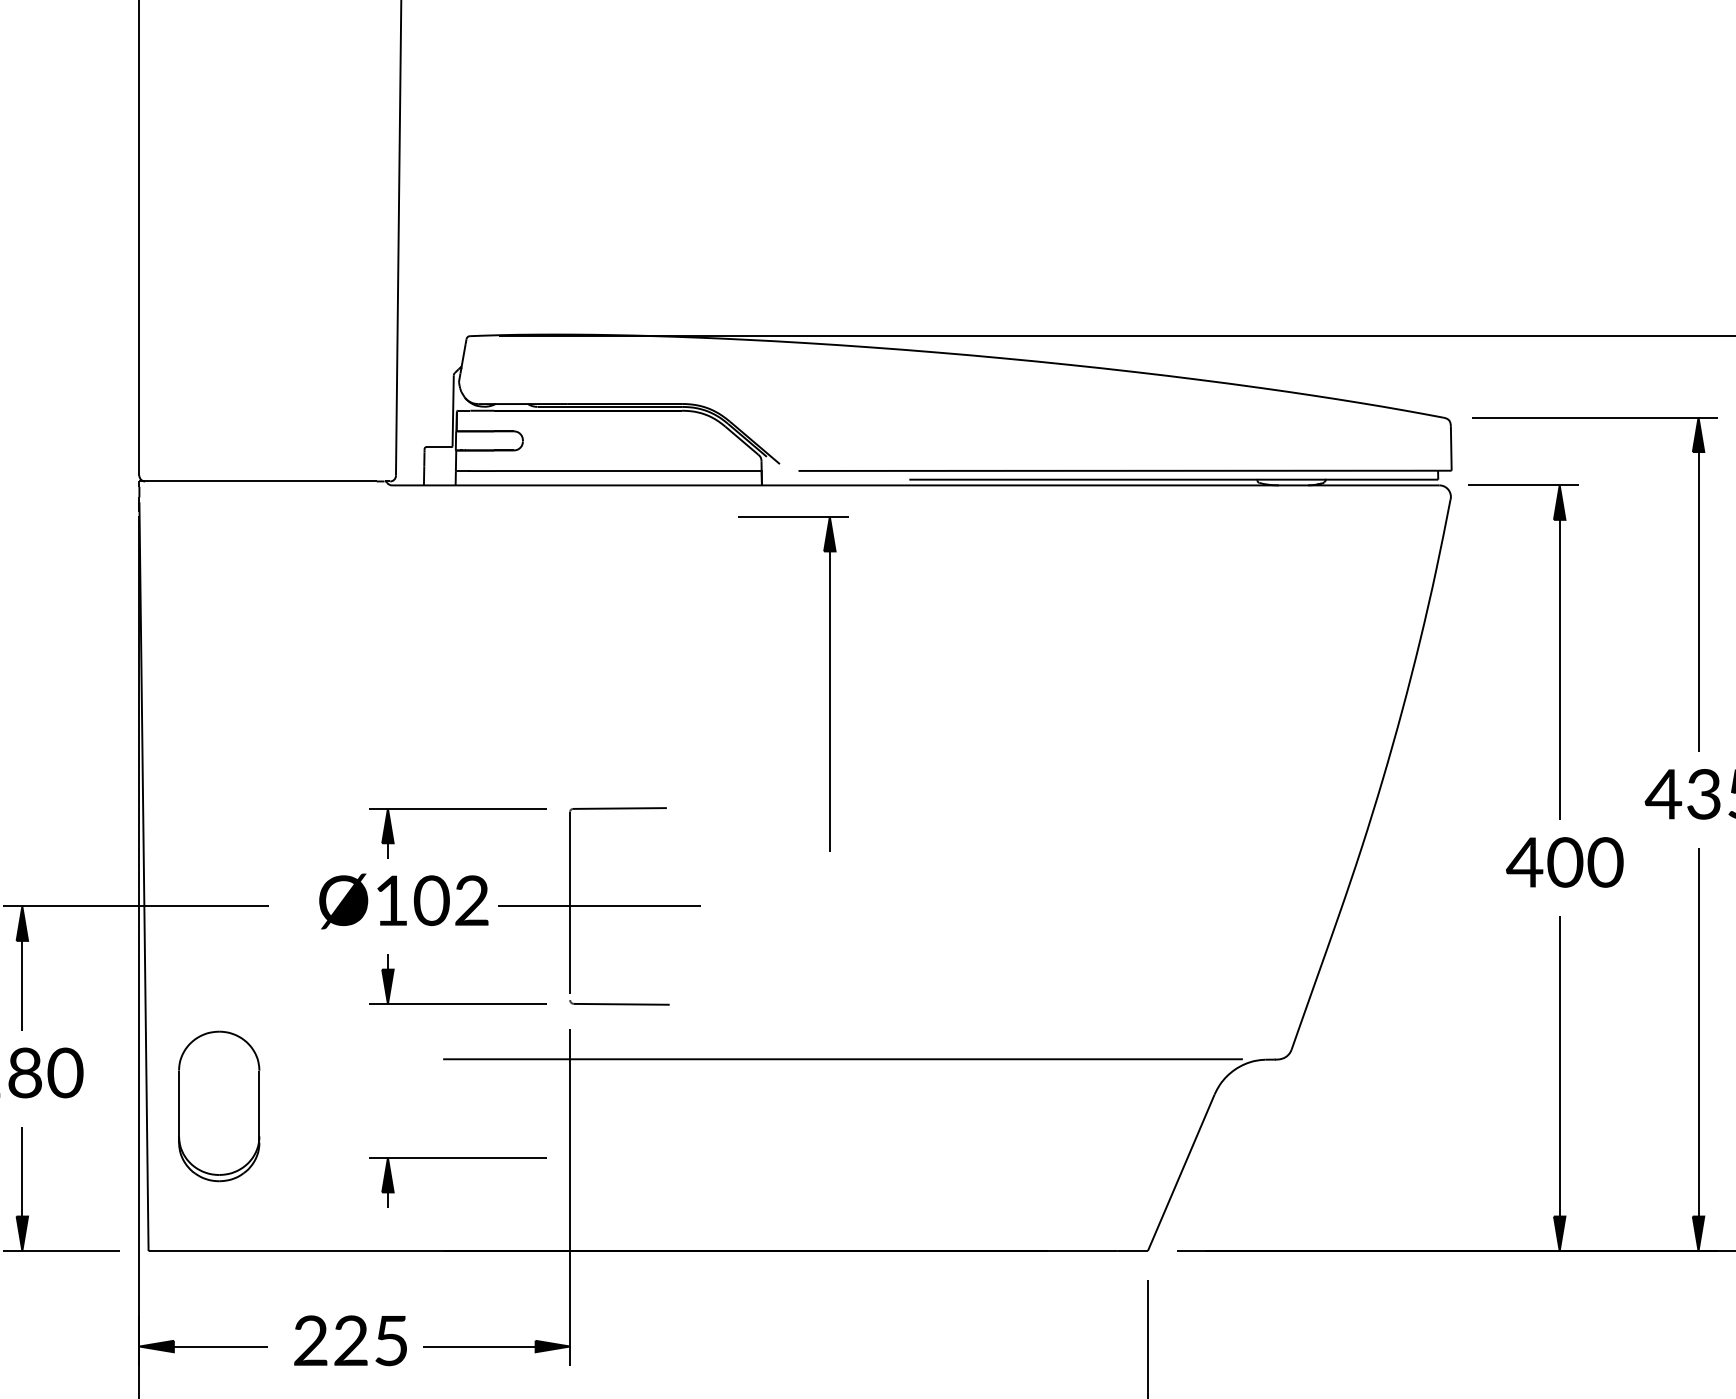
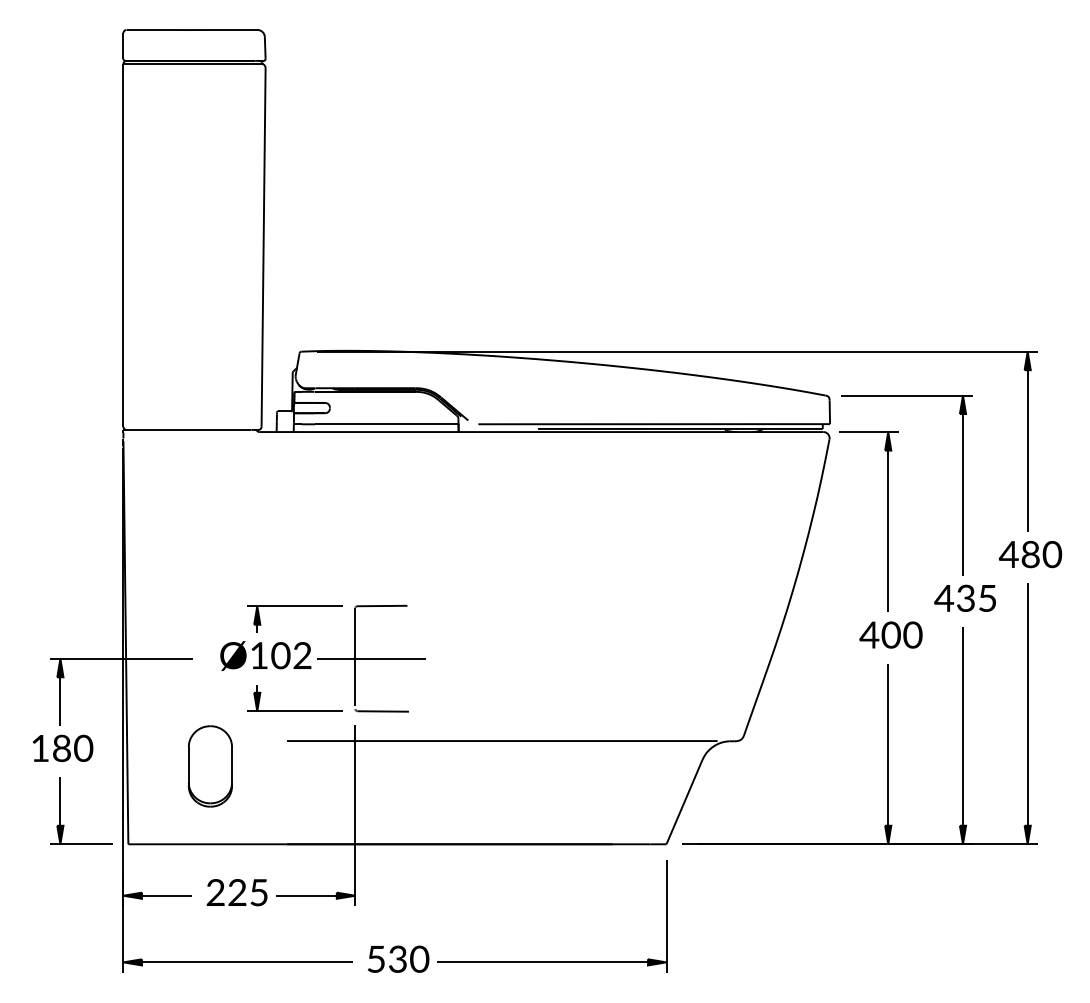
part: (828, 683) -> (494, 538), removed
part: (217, 1106) -> (209, 766), moved
part: (457, 1158) -> (294, 794), removed

